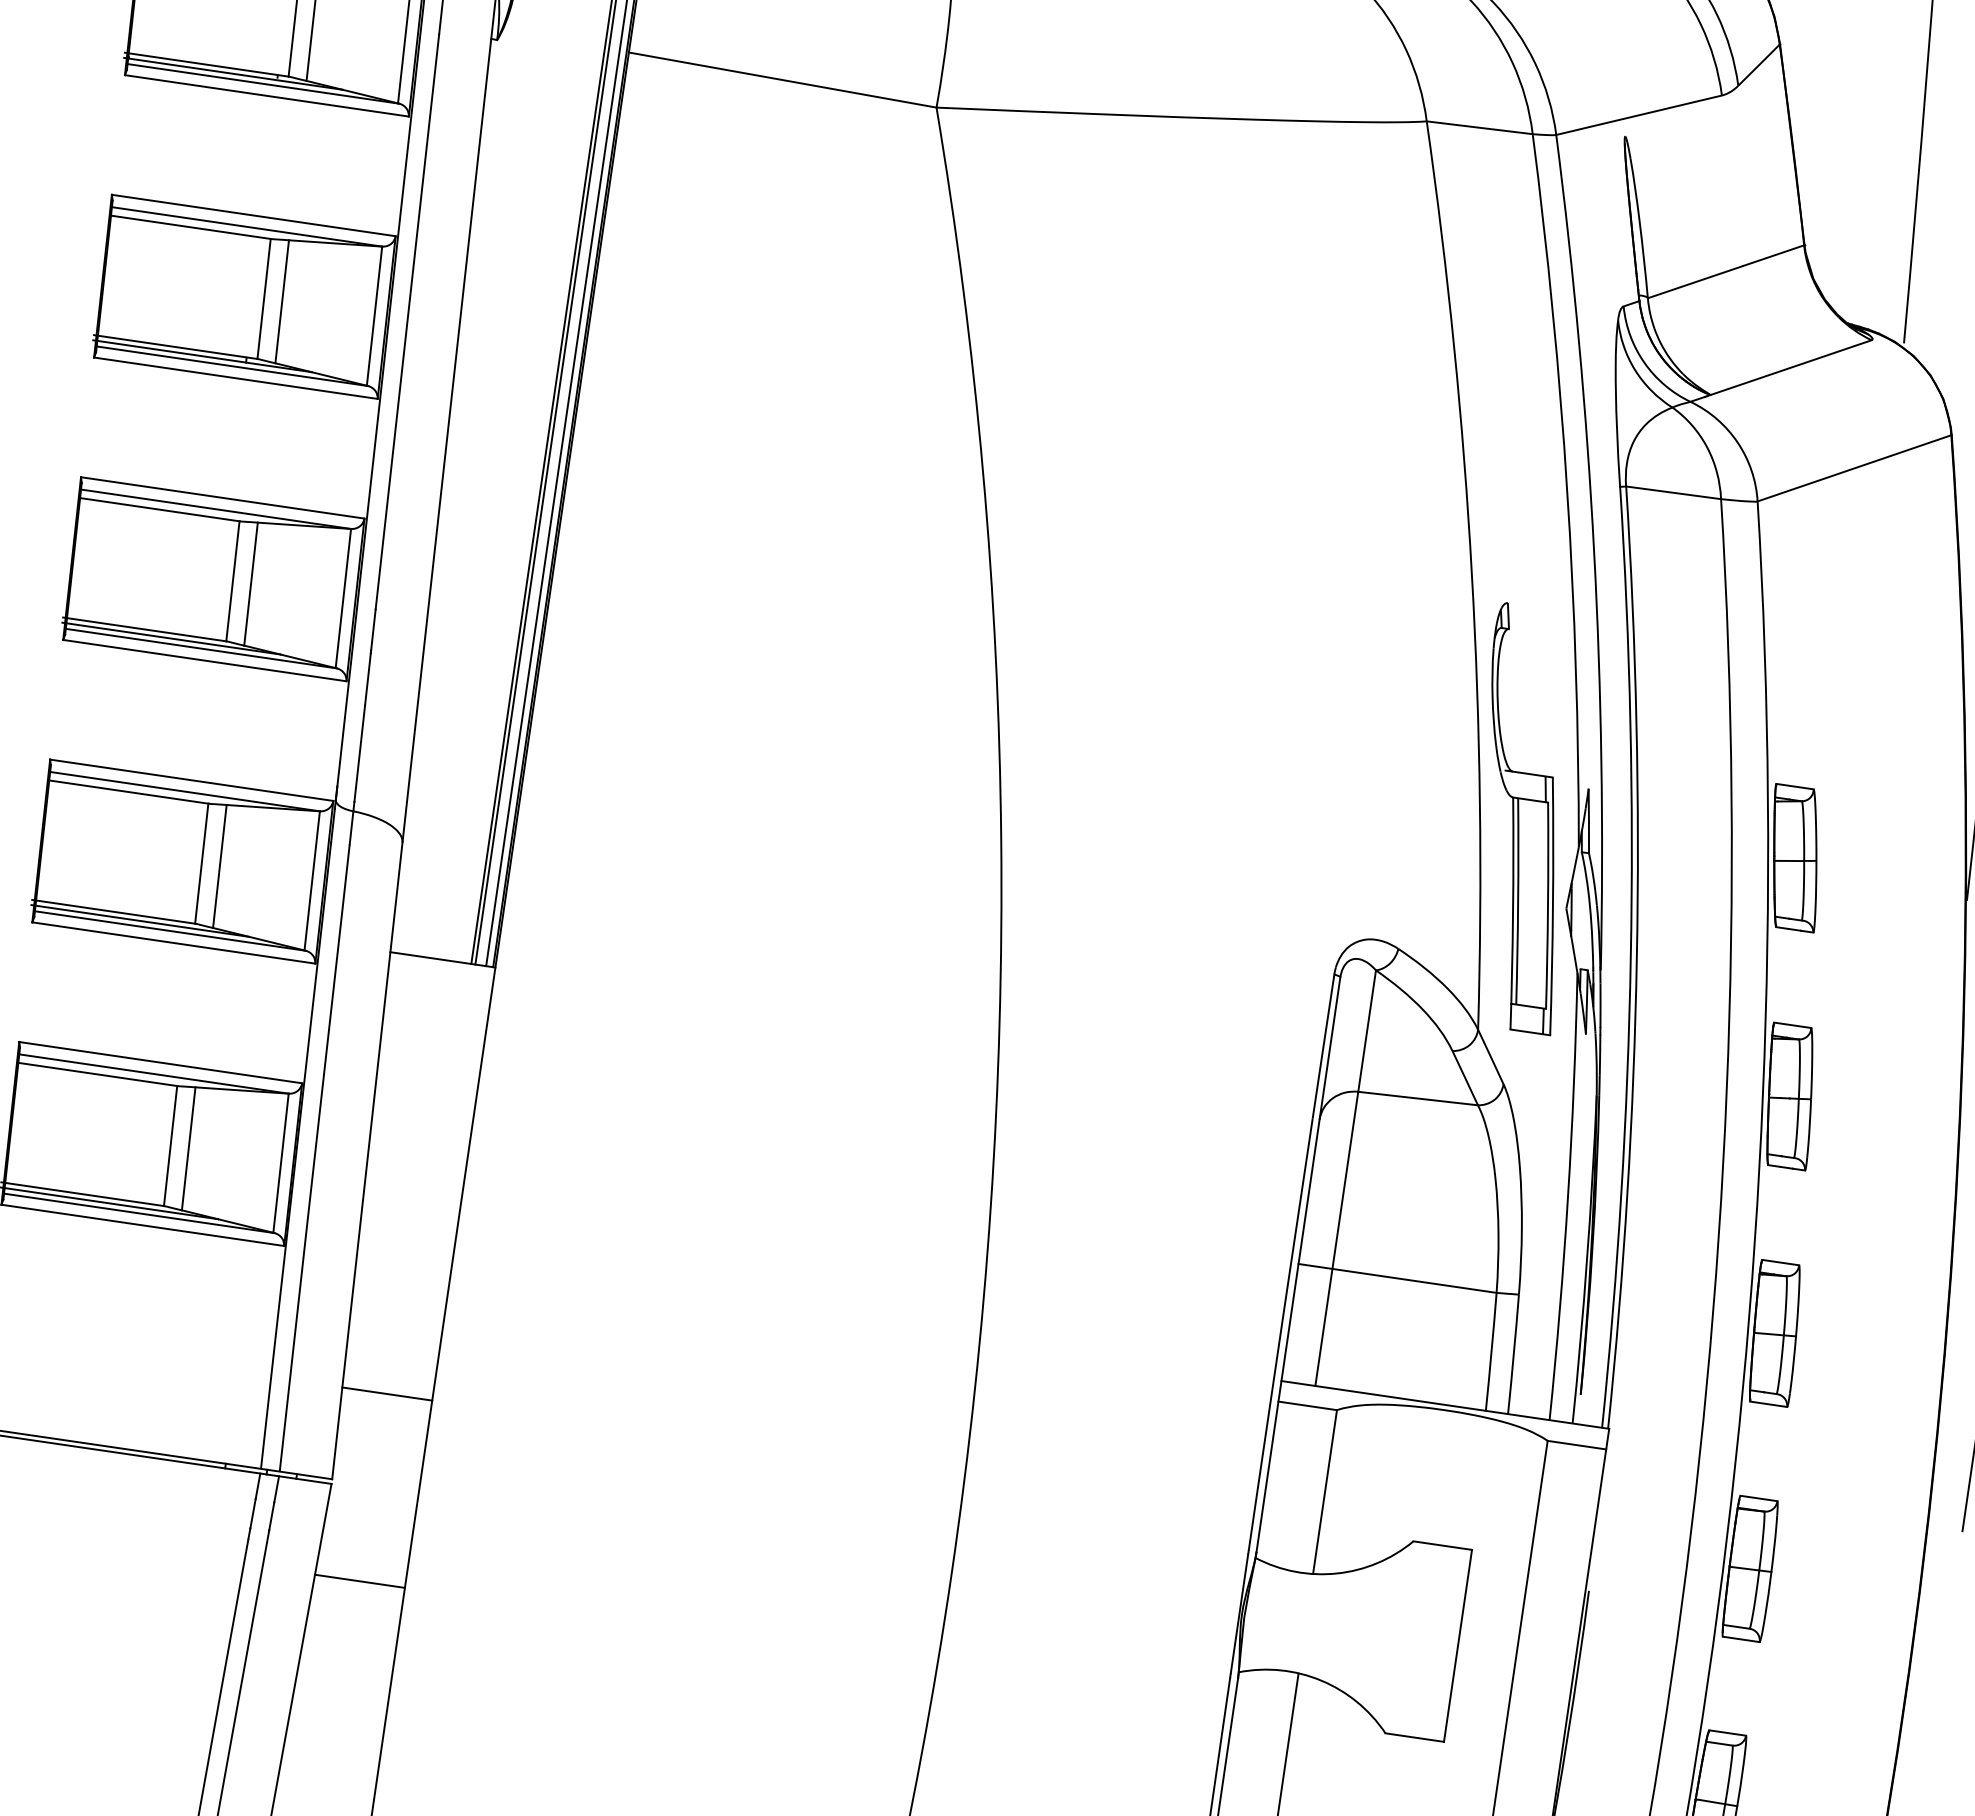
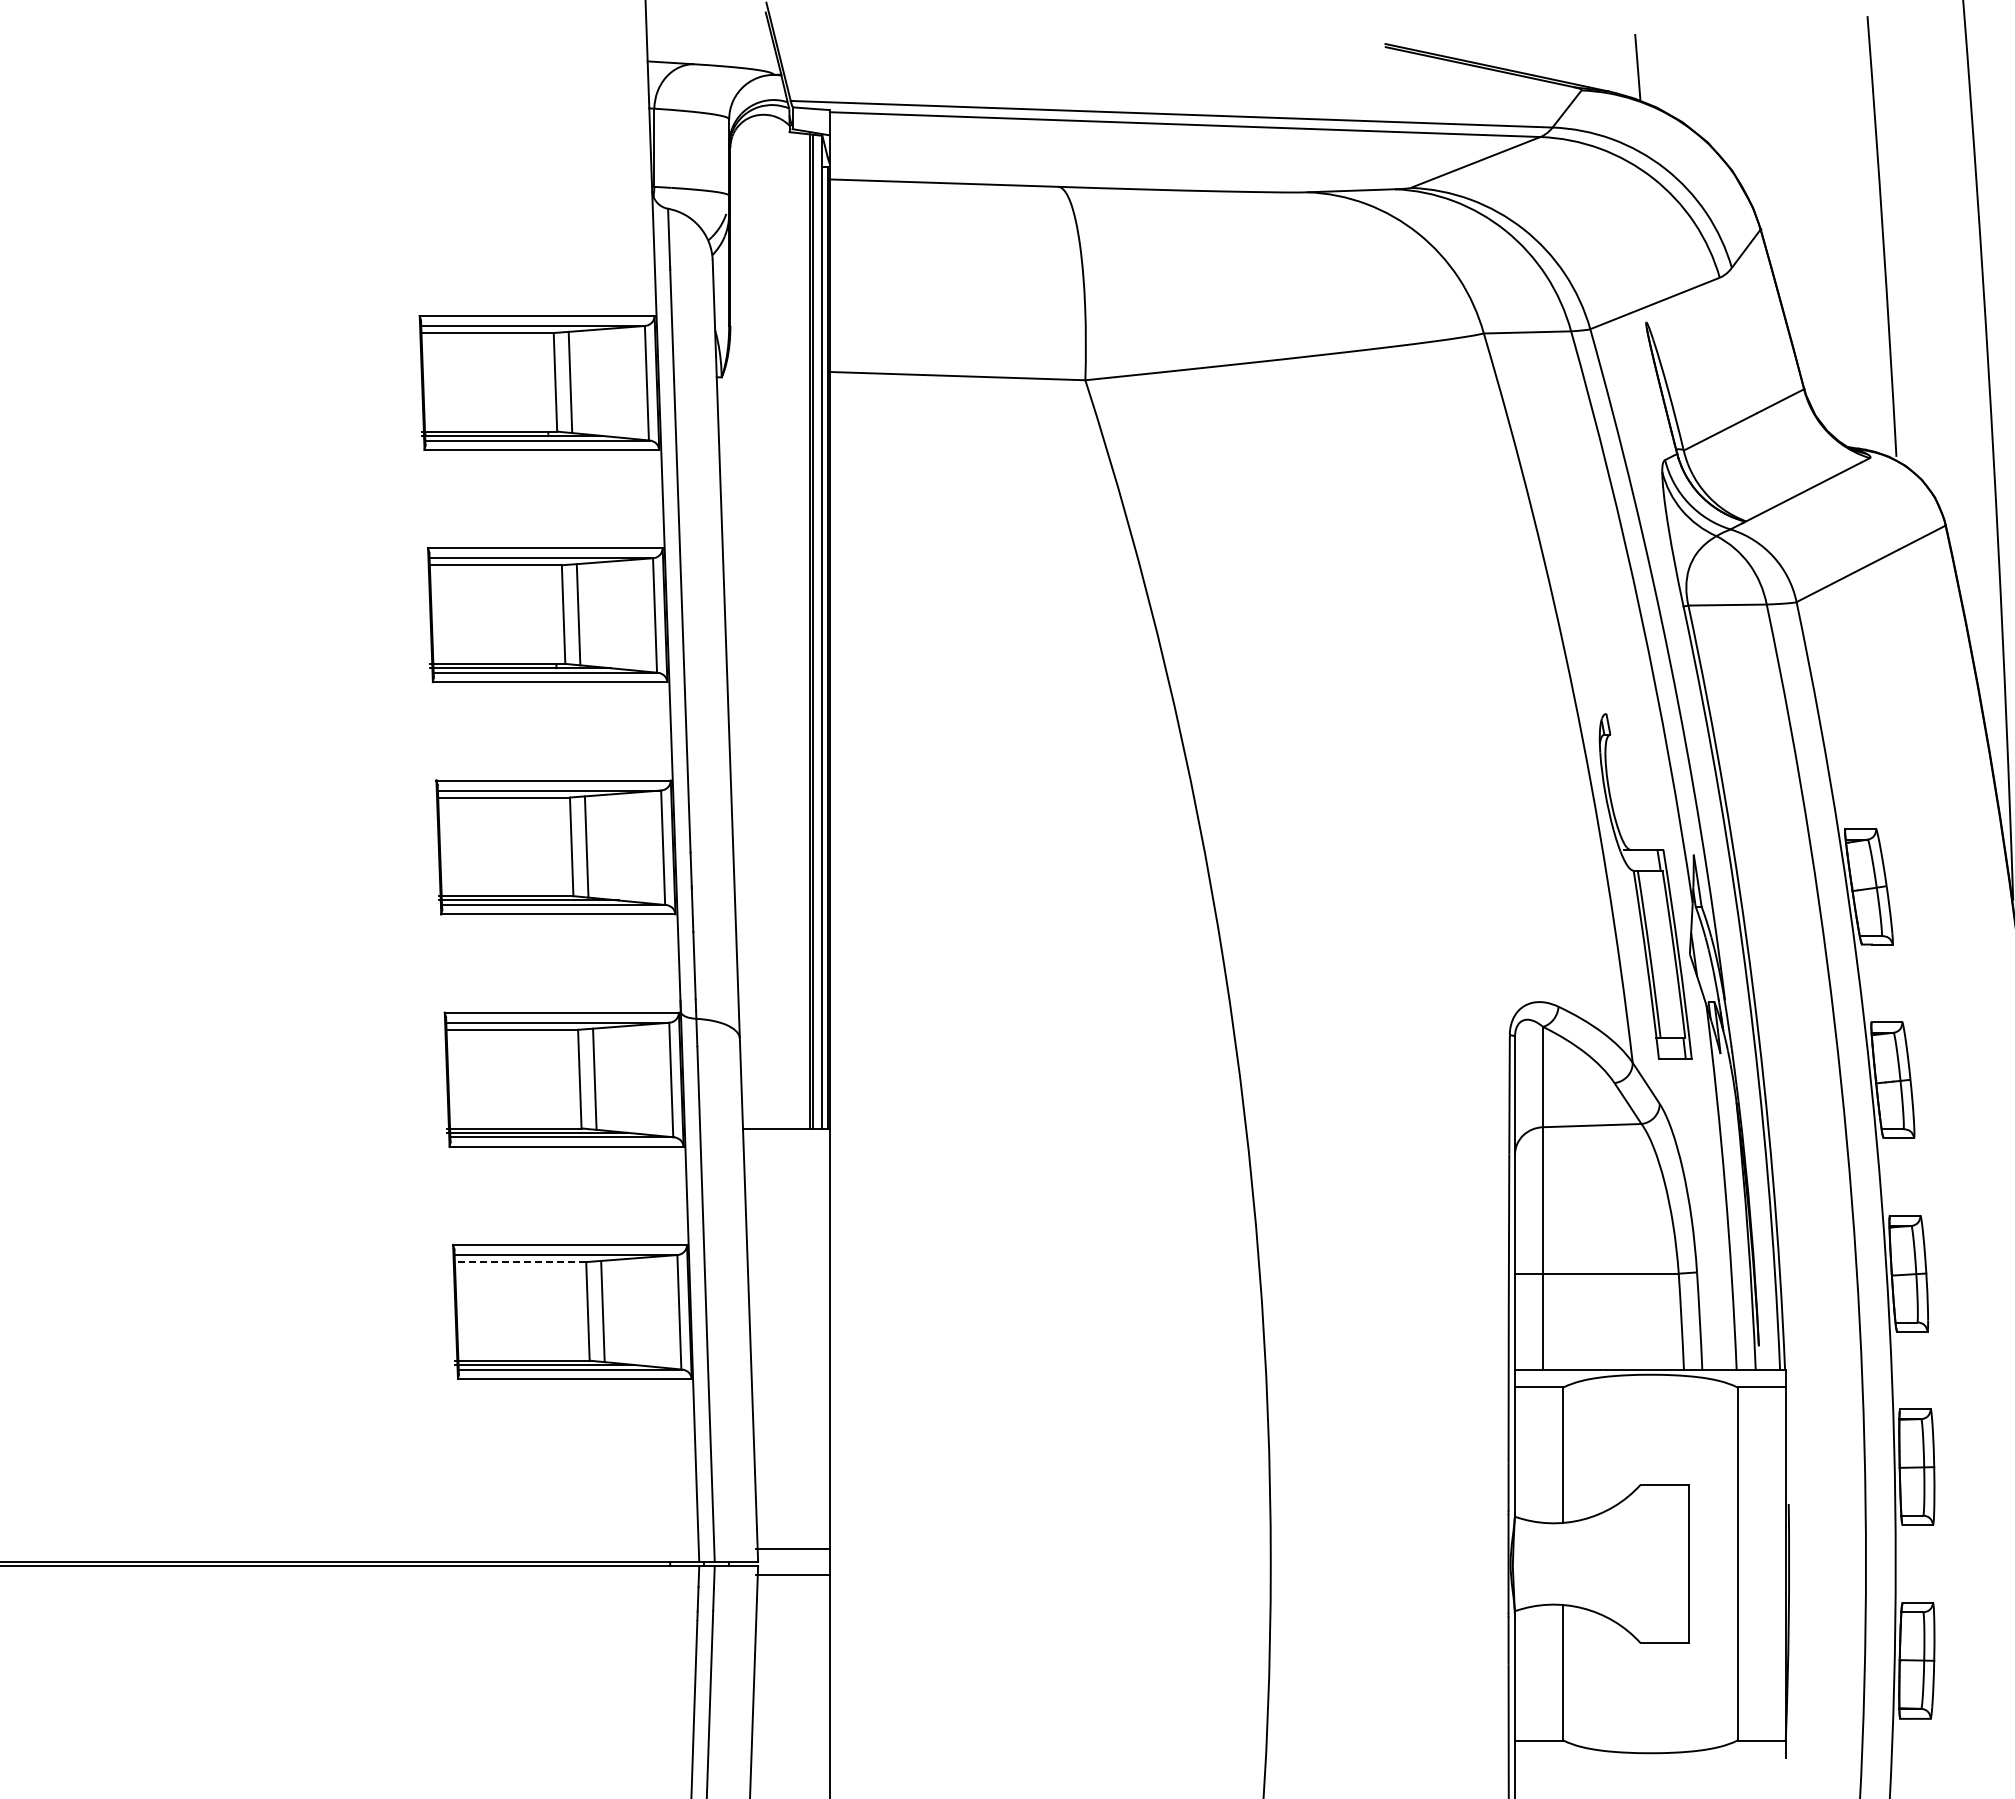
line: (97, 1075) -> (520, 1262), solid -> dashed
line: (387, 1393) -> (792, 1574), moved
line: (359, 1581) -> (792, 1549), moved

